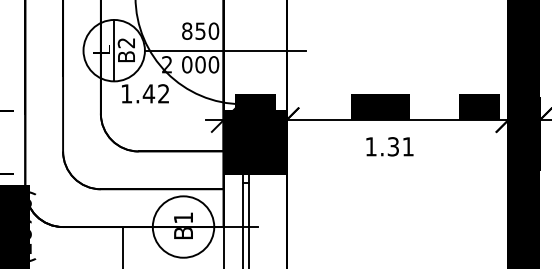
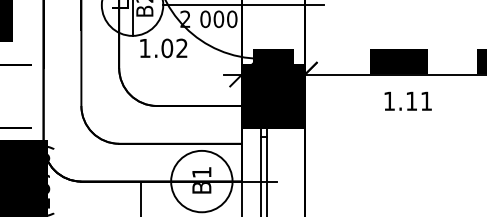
text: (148, 93) -> (166, 48), 1.42 -> 1.02
text: (392, 146) -> (410, 101), 1.31 -> 1.11

